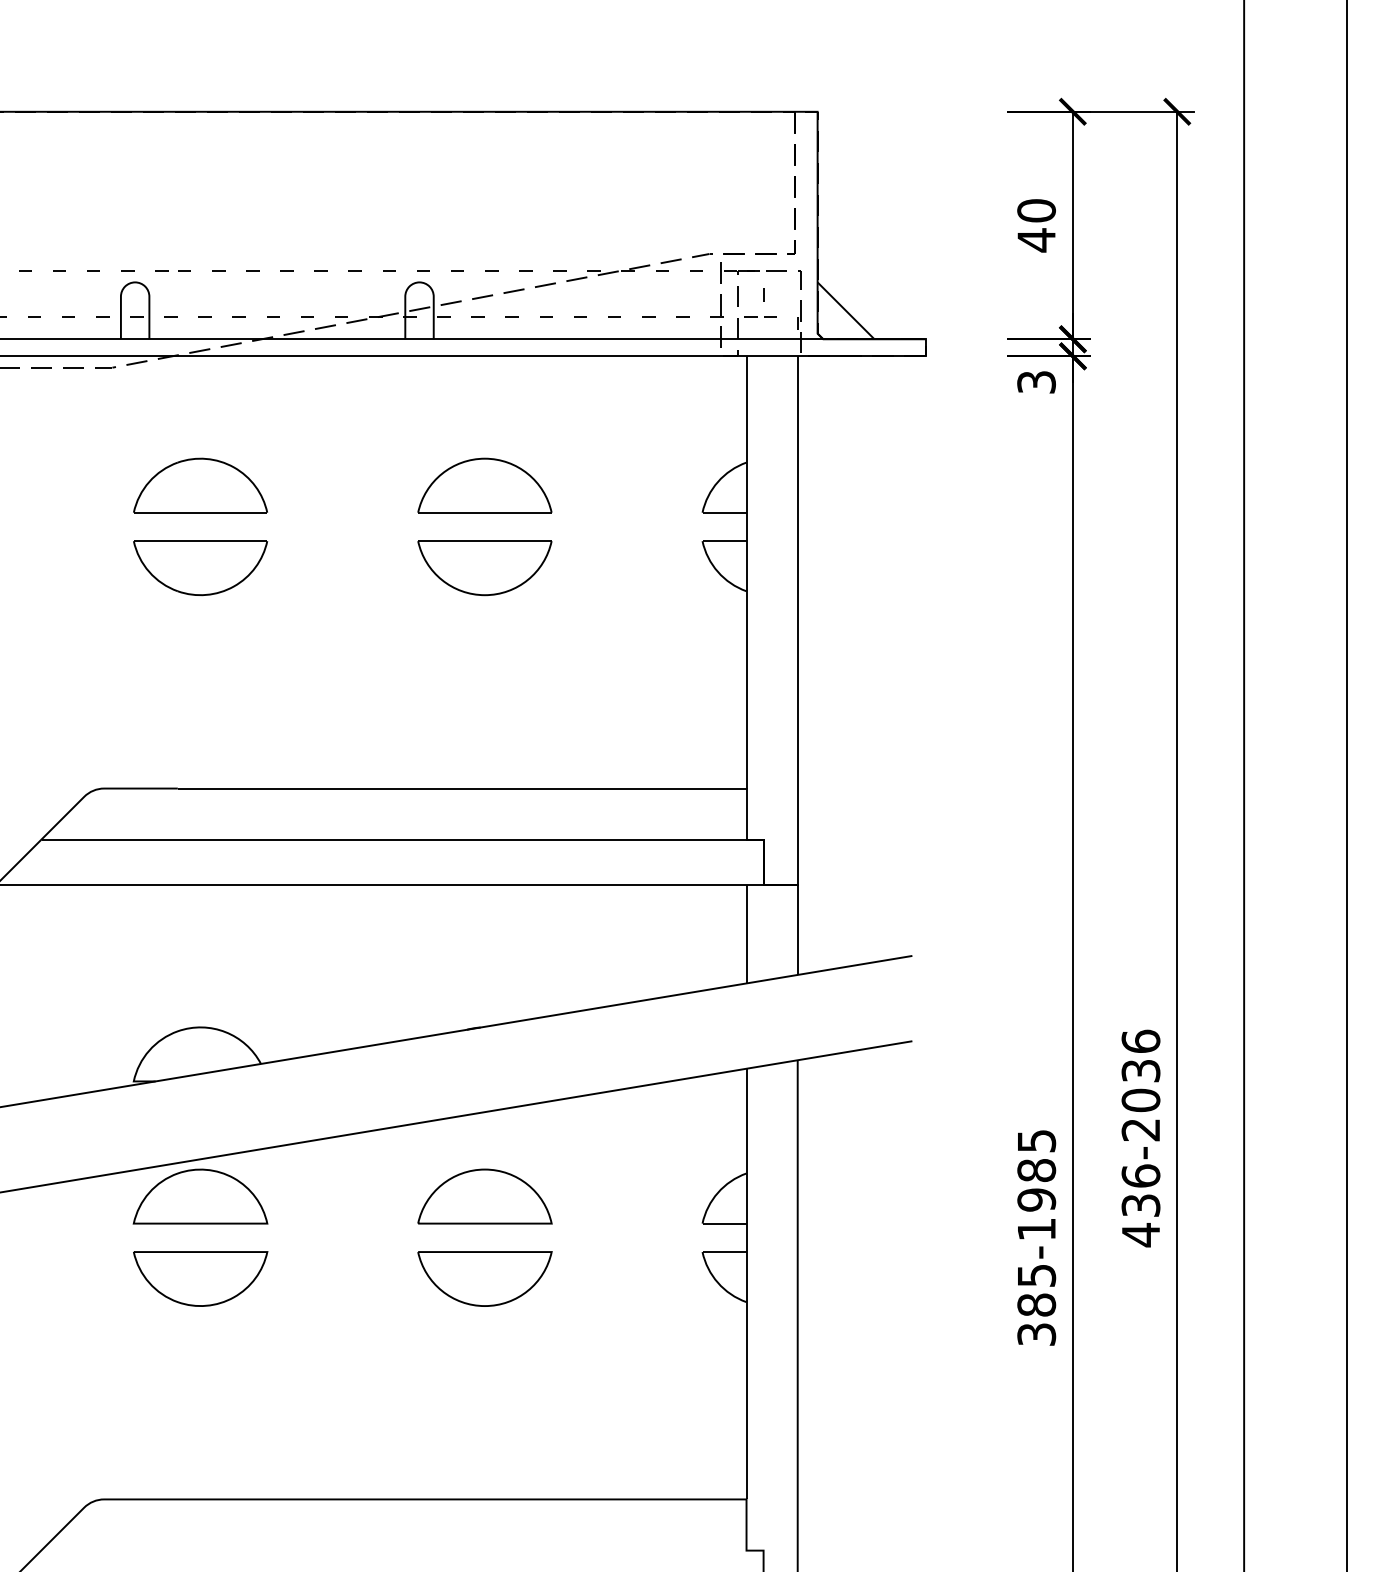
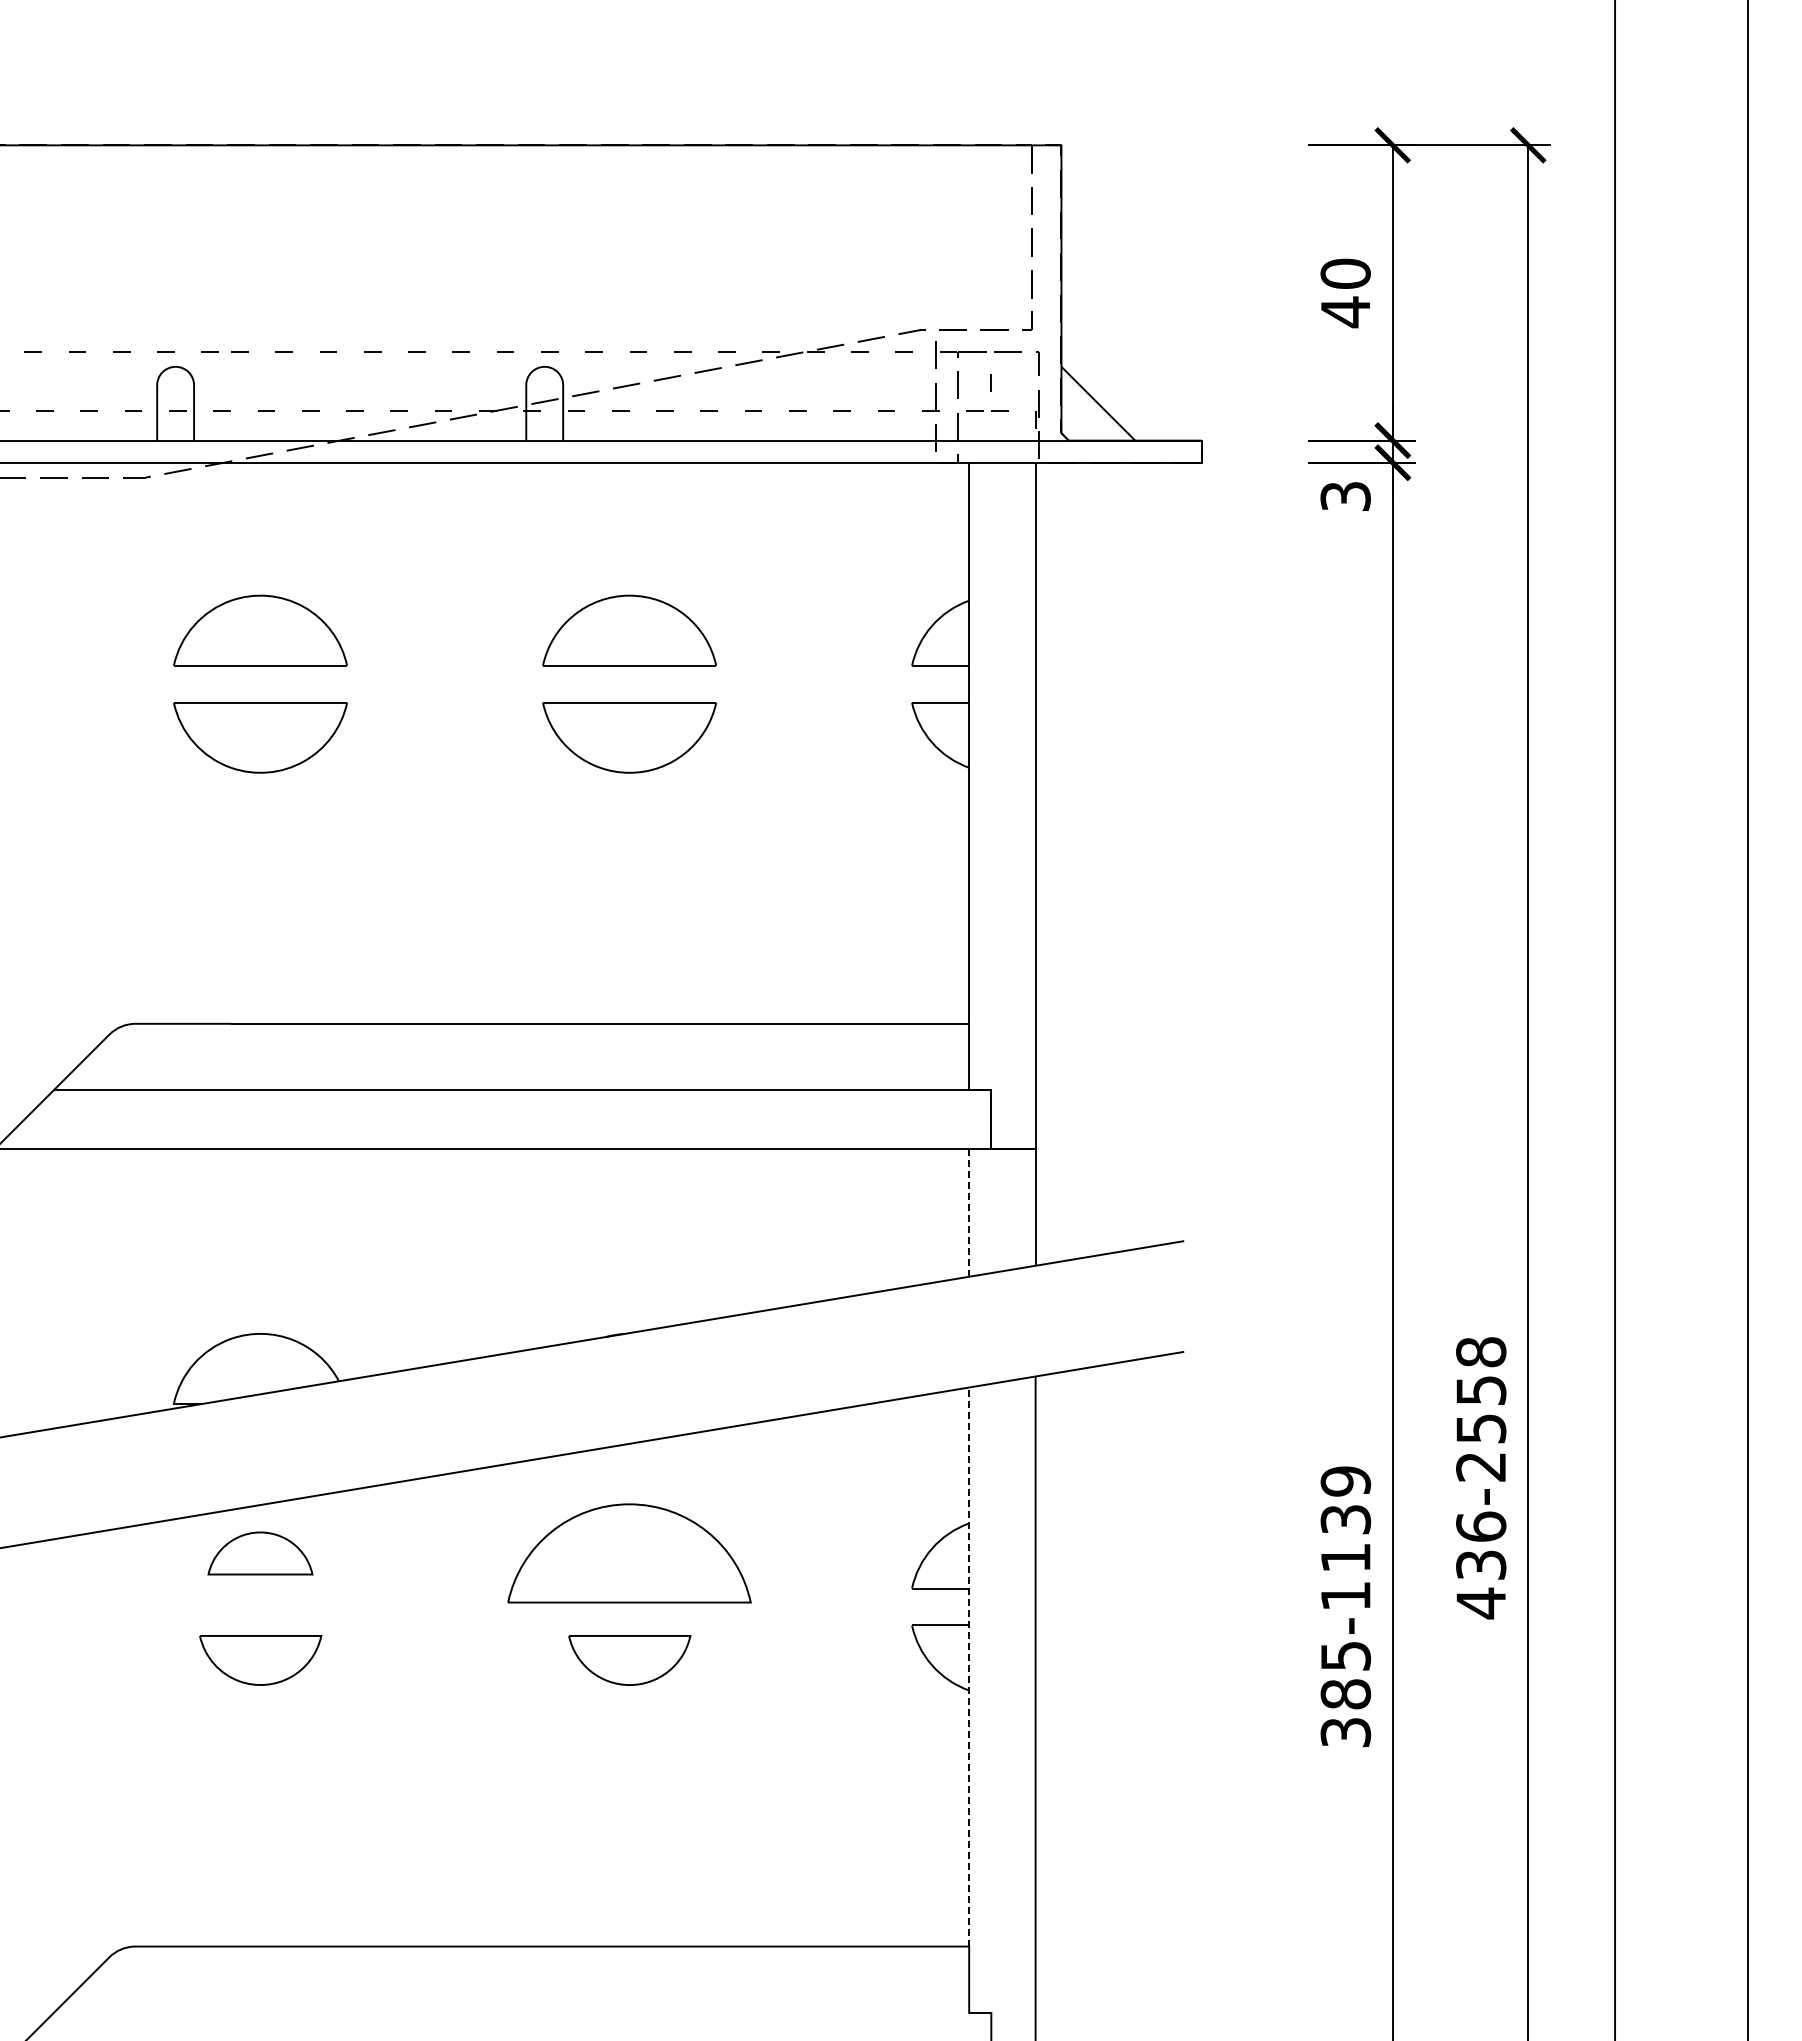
line: (746, 934) -> (969, 1213), solid -> dashed
text: (1141, 1070) -> (1481, 1389), 436-2036 -> 436-2558
text: (1036, 1170) -> (1345, 1519), 385-1985 -> 385-1139
part: (200, 1196) -> (260, 1553), size x0.6
part: (484, 1196) -> (629, 1553), size x1.4
part: (200, 1279) -> (260, 1660), size x0.7
part: (484, 1279) -> (629, 1660), size x0.7
line: (746, 1284) -> (969, 1667), solid -> dashed

